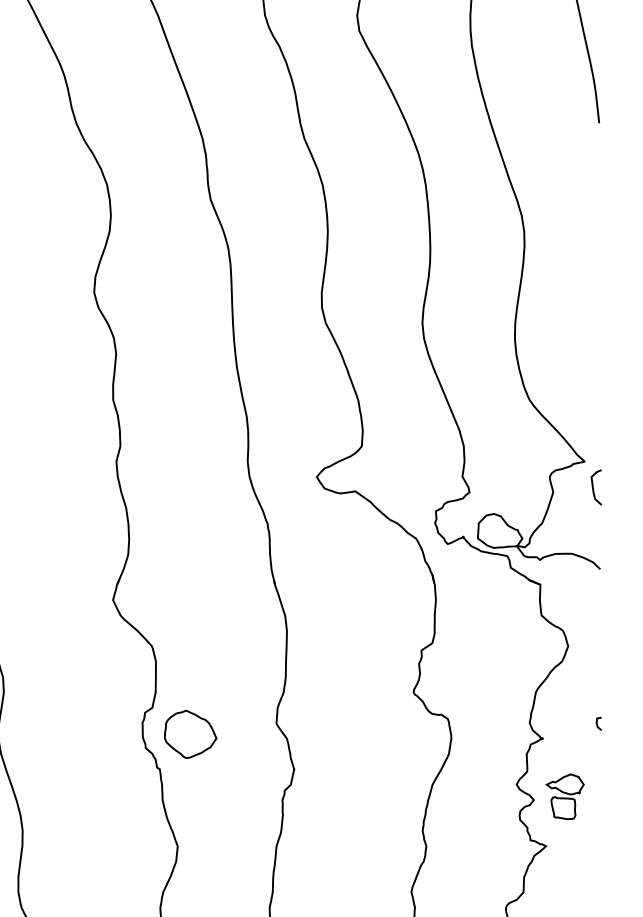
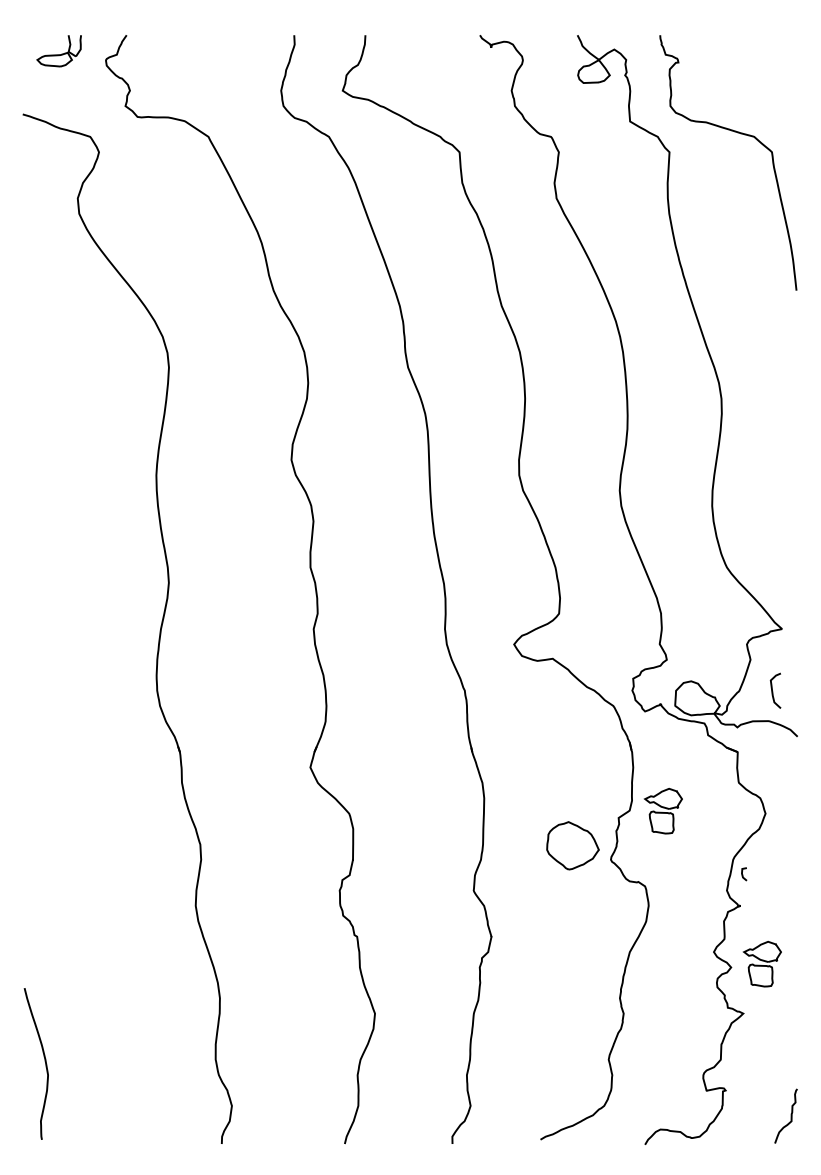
curve: (594, 488) -> (773, 691), moved
part: (465, 643) -> (662, 810), added
line: (598, 724) -> (743, 874), moved
part: (190, 734) -> (572, 845), moved

